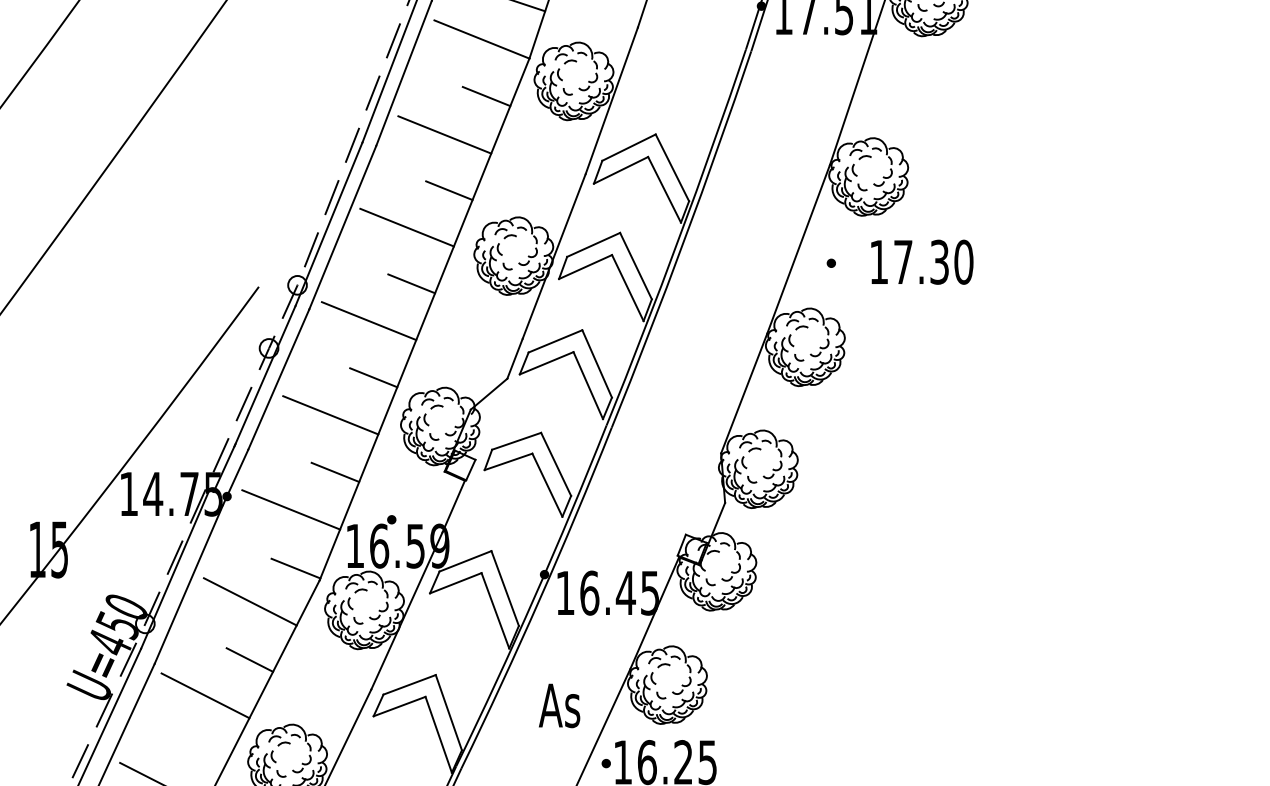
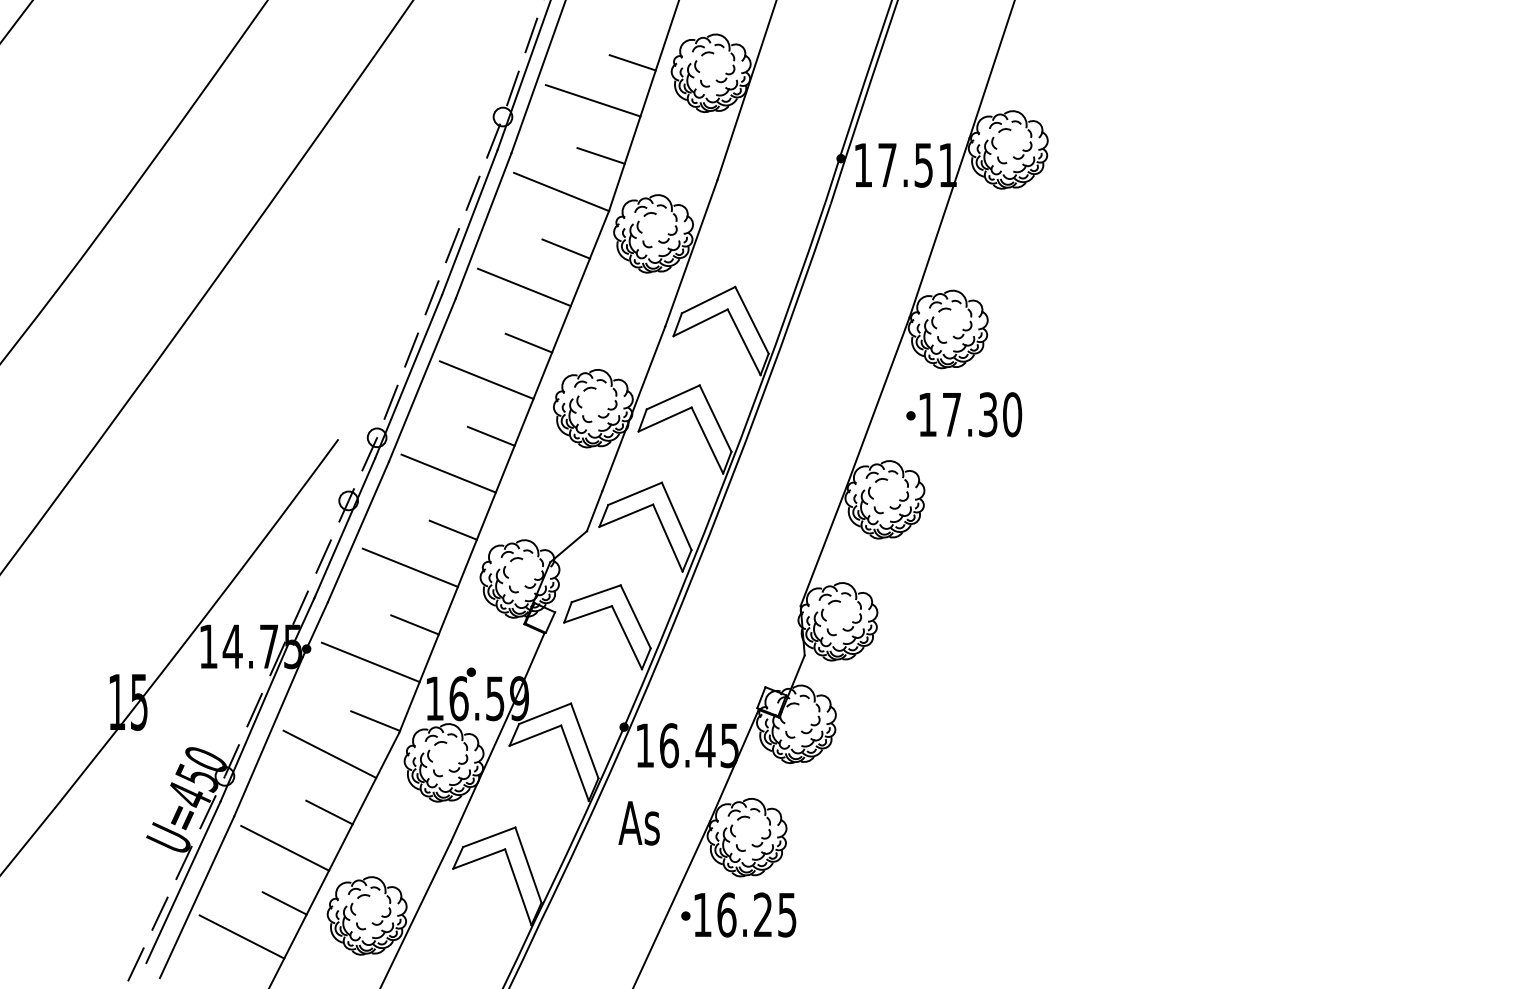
text: (921, 262) -> (970, 414), moved
text: (558, 706) -> (638, 823), moved
line: (204, 751) -> (284, 903), added

